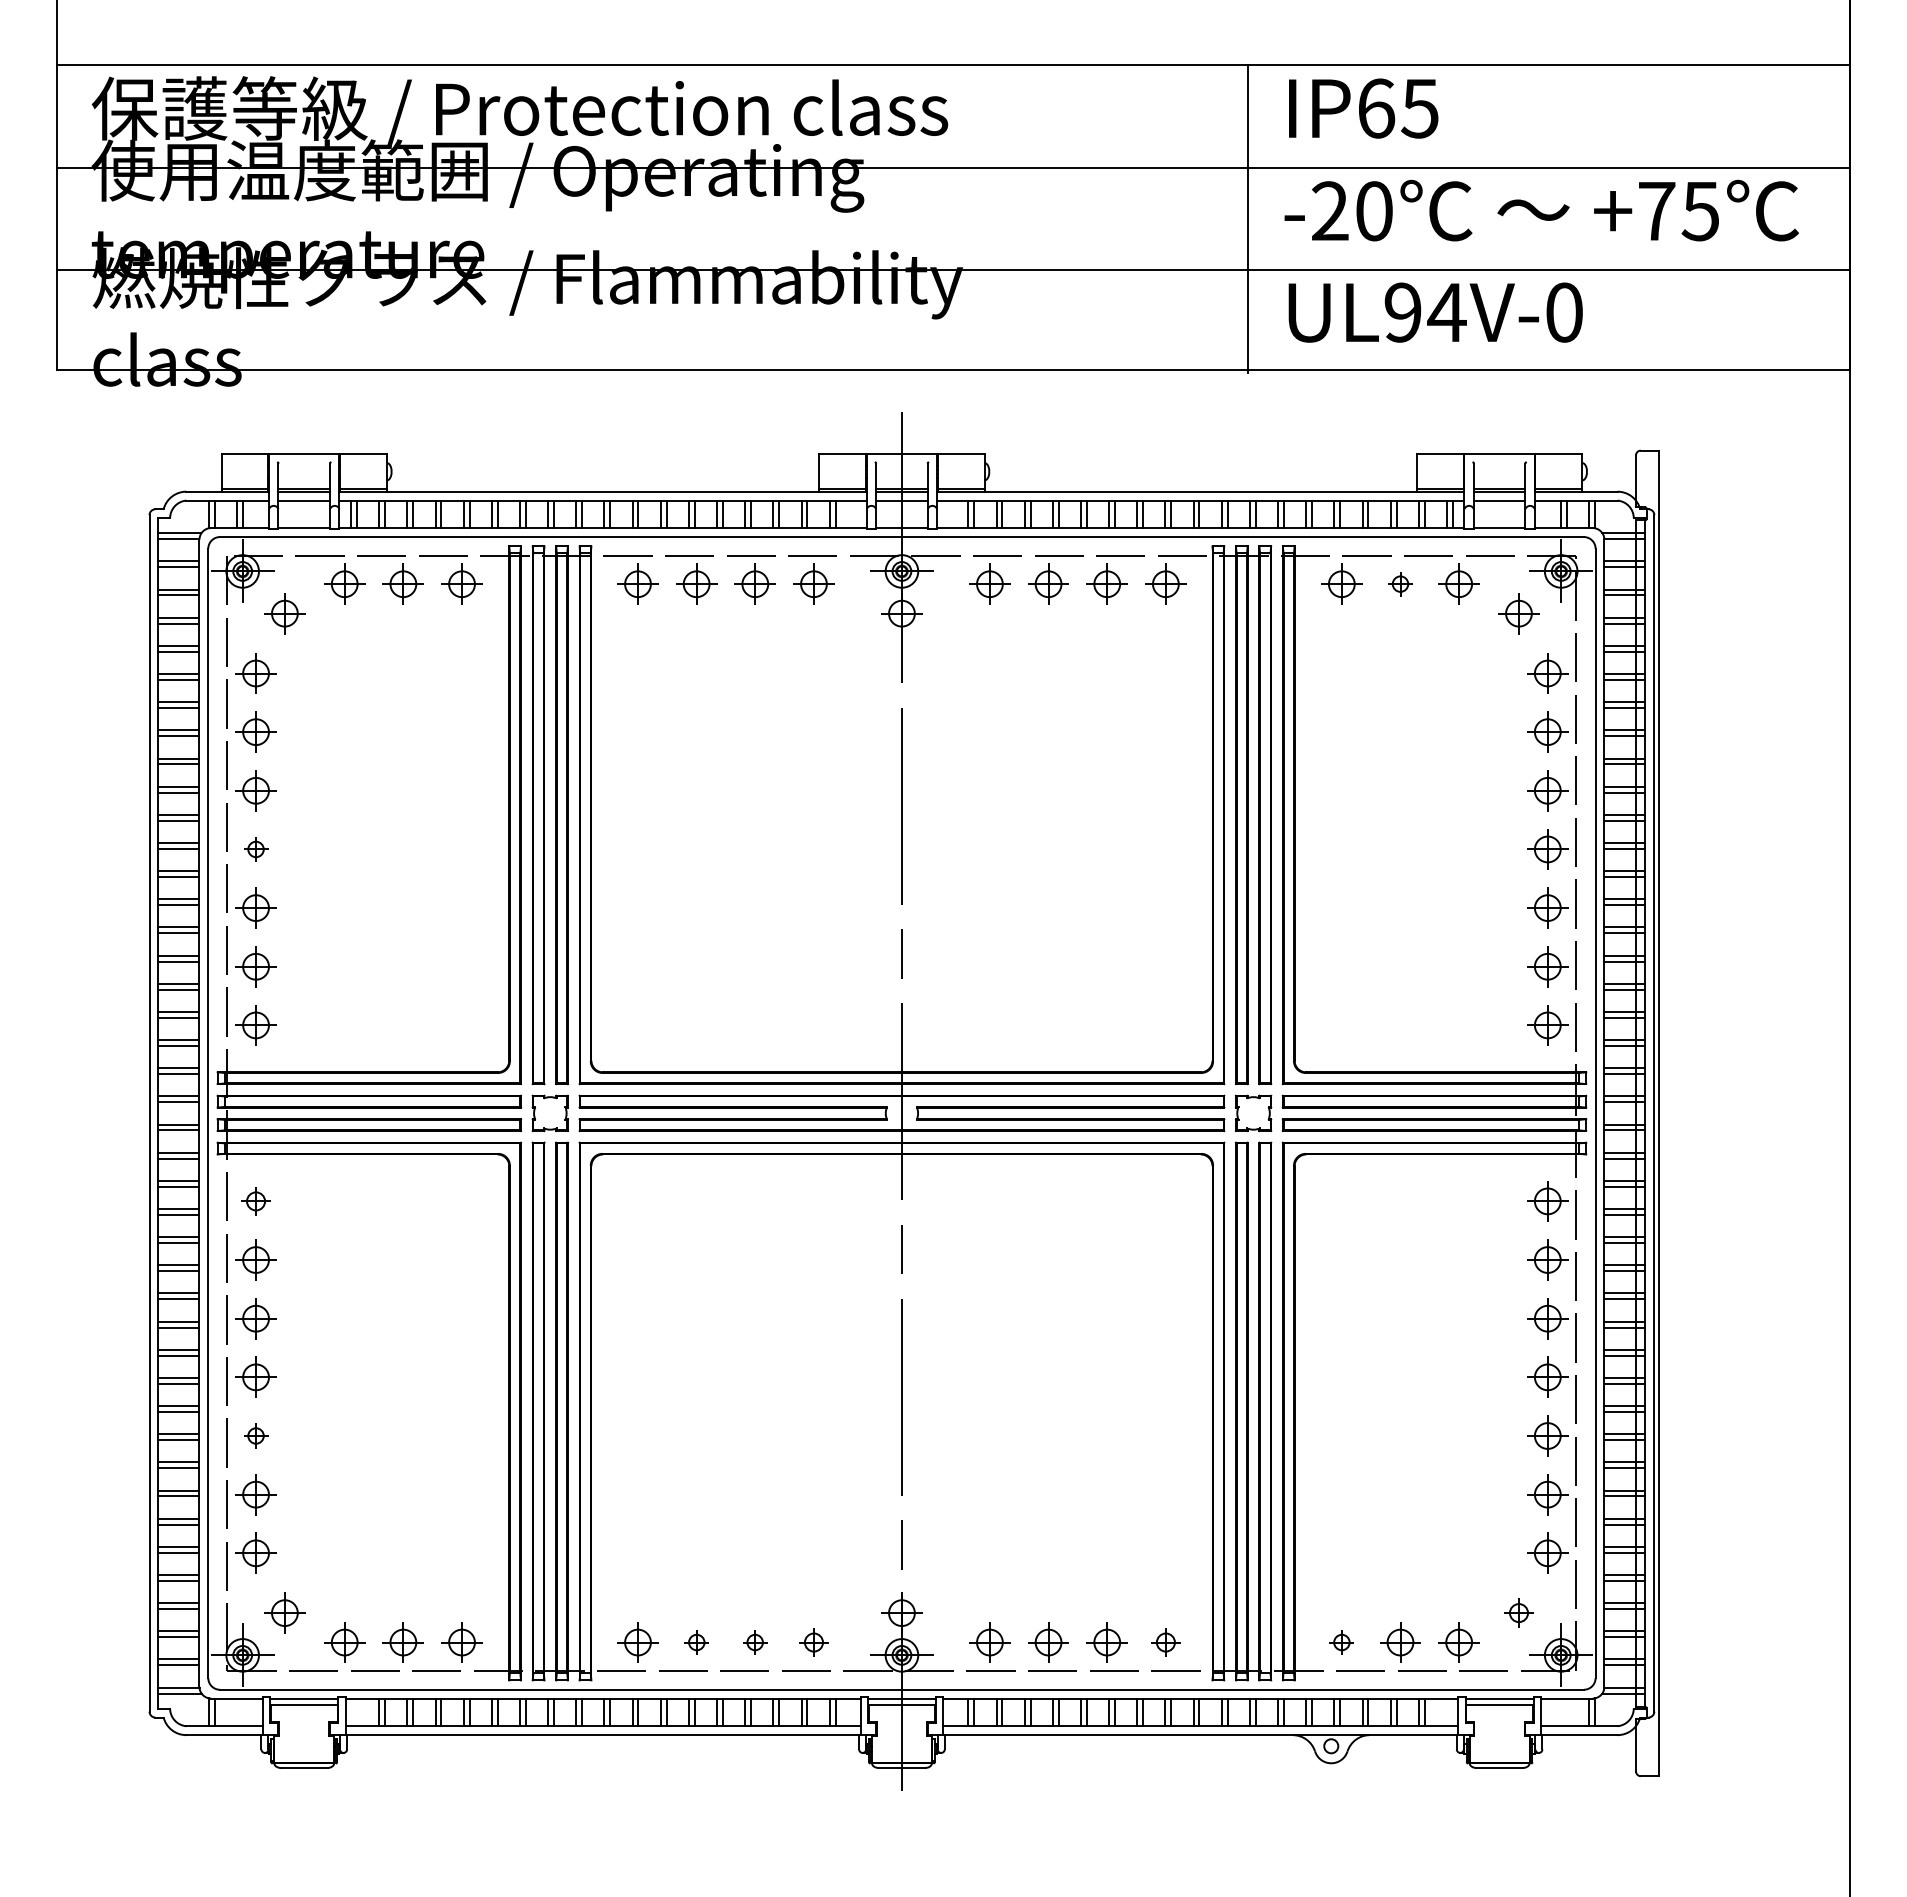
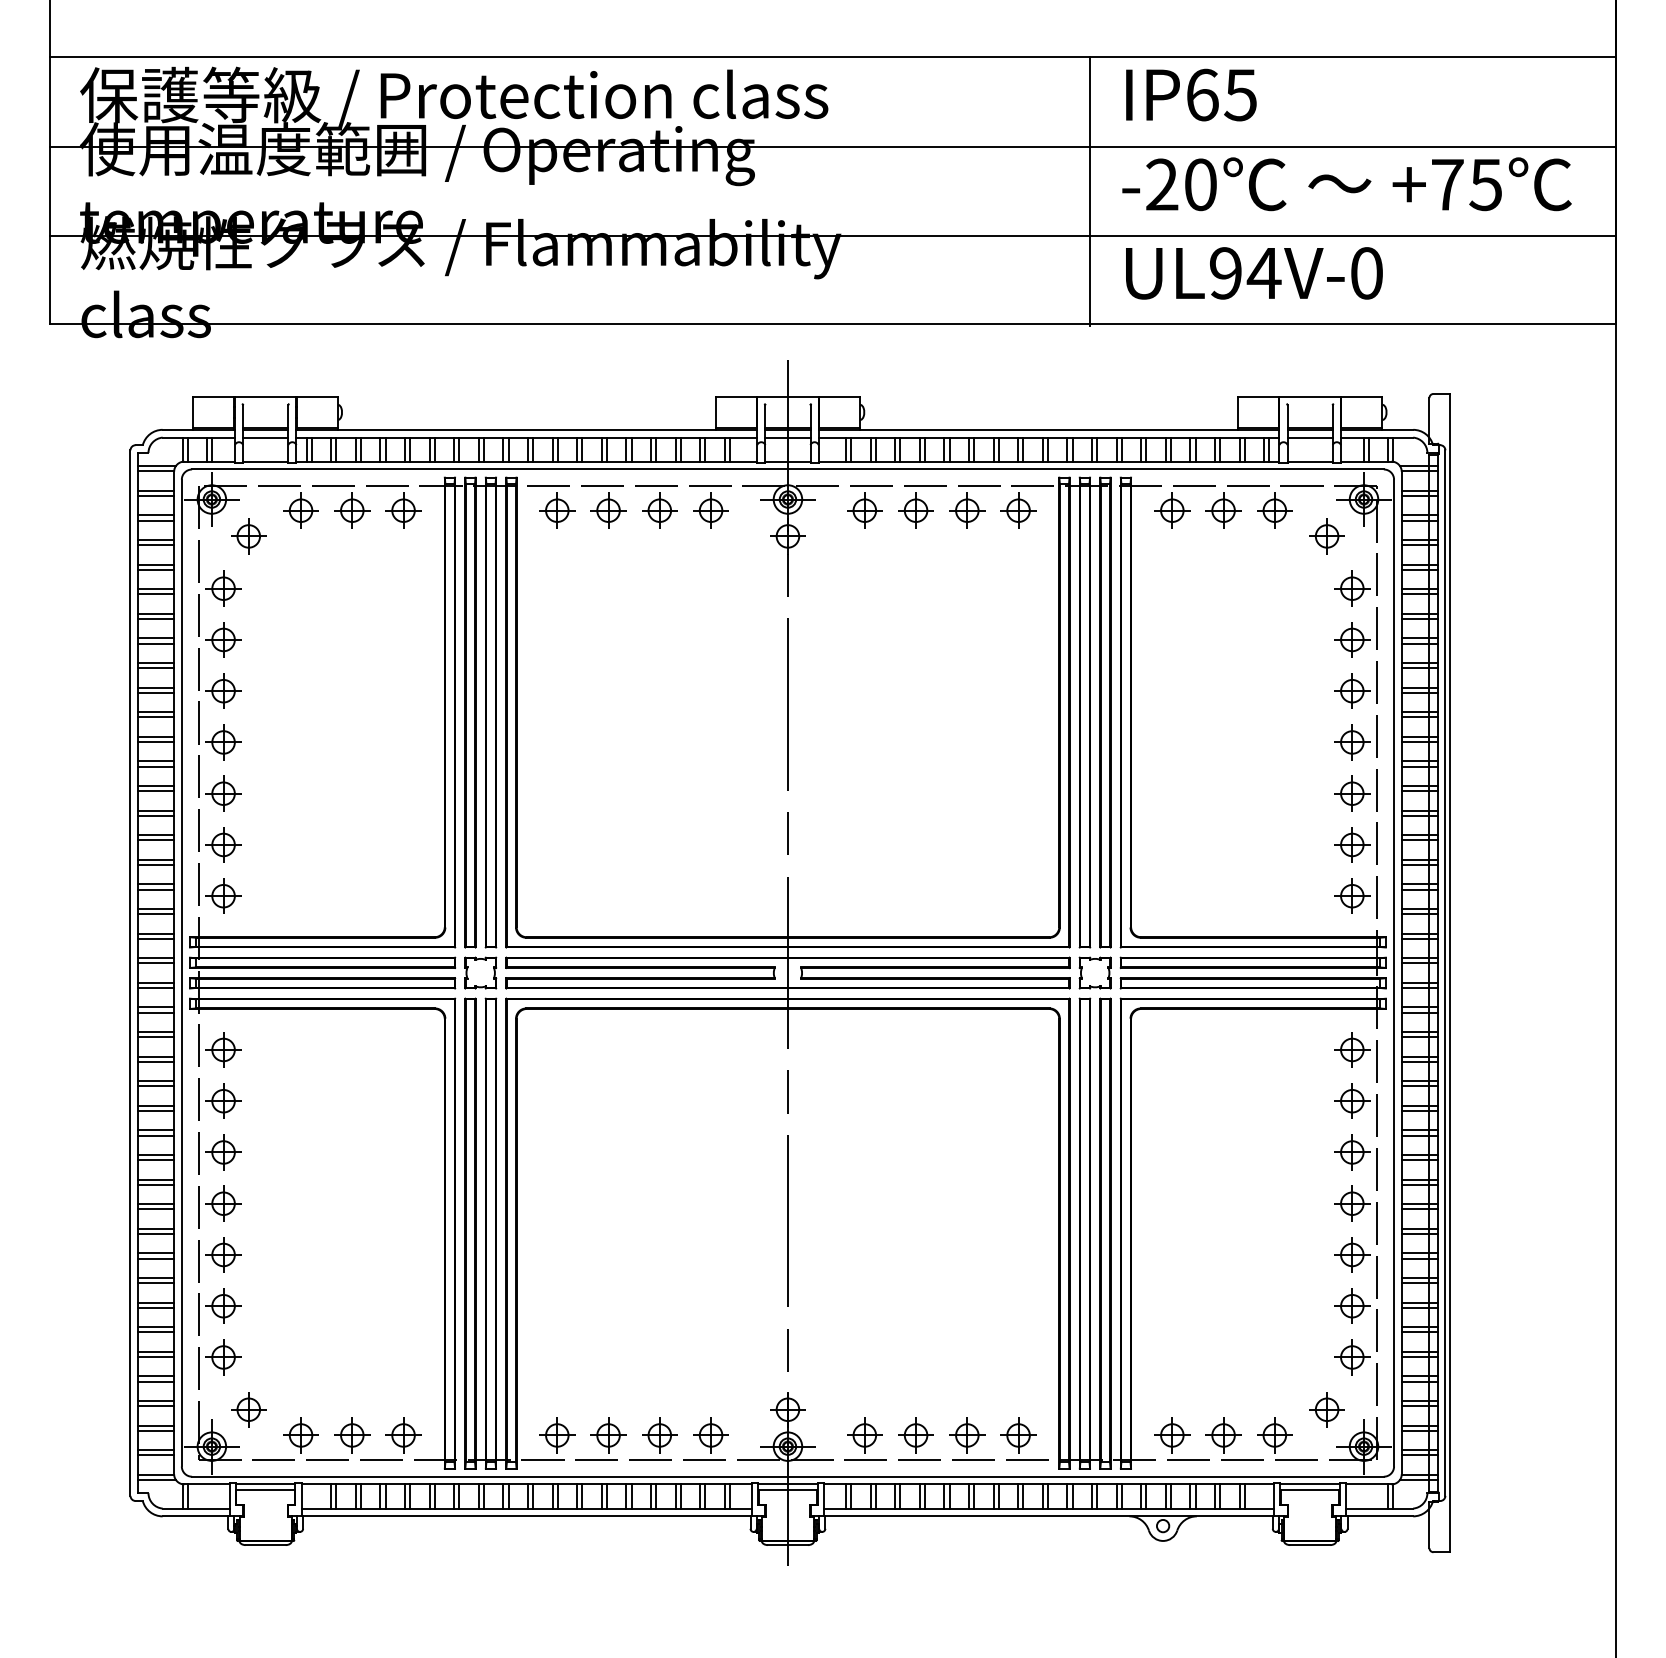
part: (1400, 583) -> (1223, 510), size x1.67
part: (255, 849) -> (223, 742), size x1.67
part: (255, 1201) -> (223, 1050), size x1.43
part: (255, 1435) -> (223, 1254), size x1.67
part: (1518, 1612) -> (1326, 1409), size x1.43
part: (696, 1642) -> (608, 1435), size x1.67
part: (754, 1642) -> (659, 1435), size x1.67
part: (813, 1642) -> (710, 1435), size x1.43
part: (1165, 1642) -> (1018, 1435), size x1.43
part: (1341, 1642) -> (1172, 1435), size x1.67

